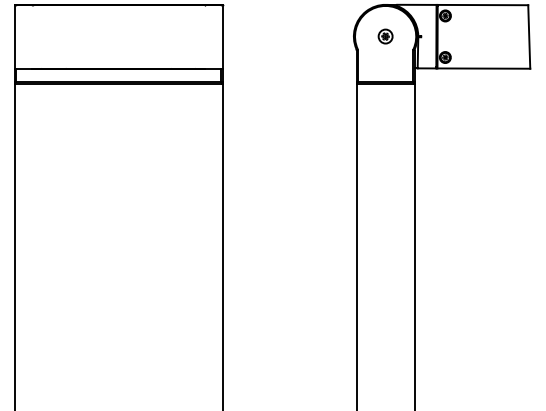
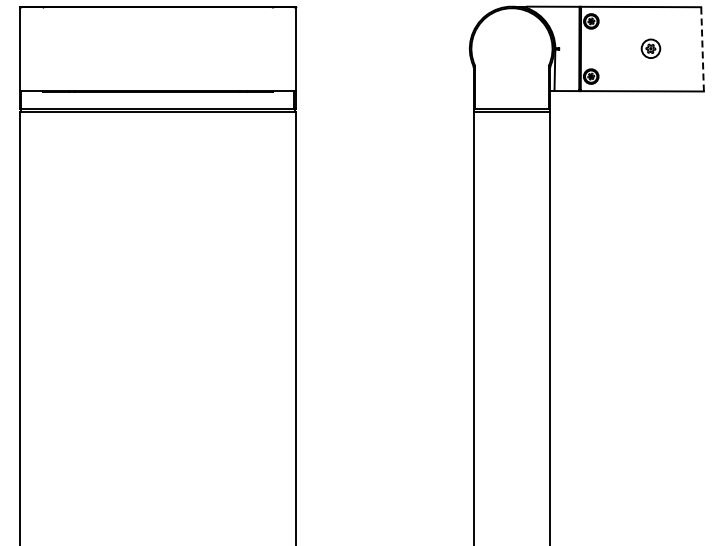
part: (385, 36) -> (650, 48), moved
line: (529, 36) -> (702, 48), solid -> dashed

